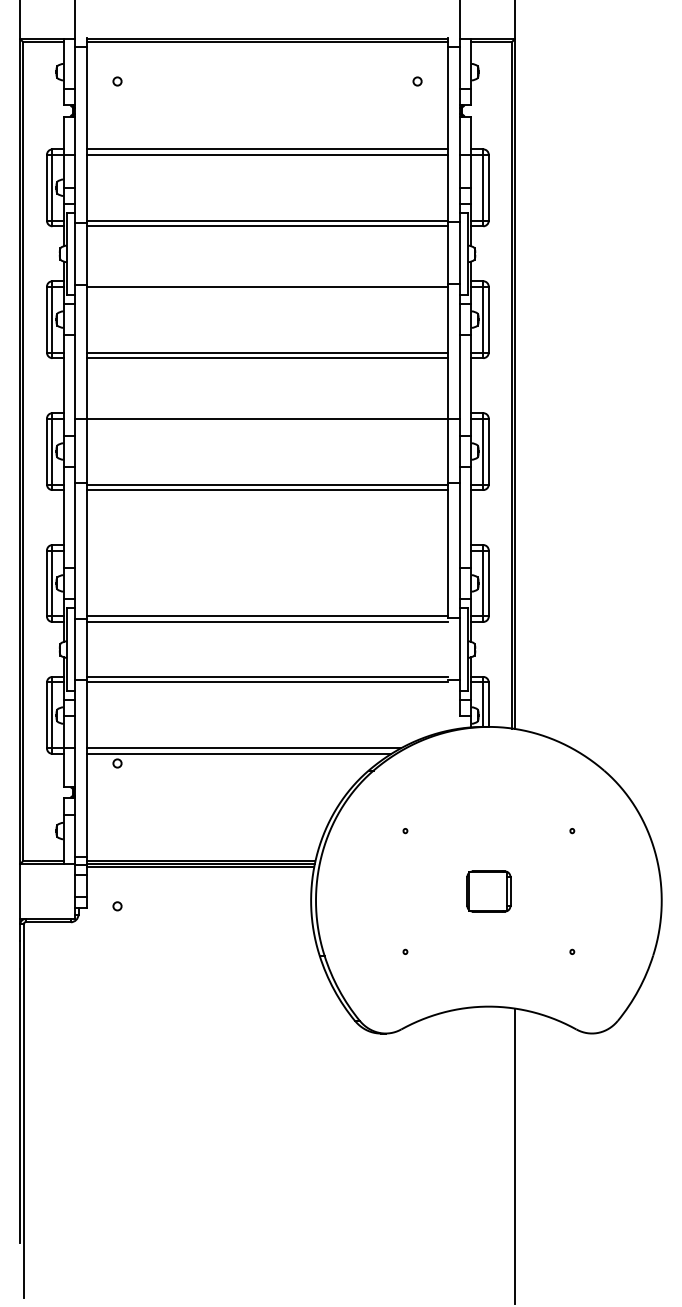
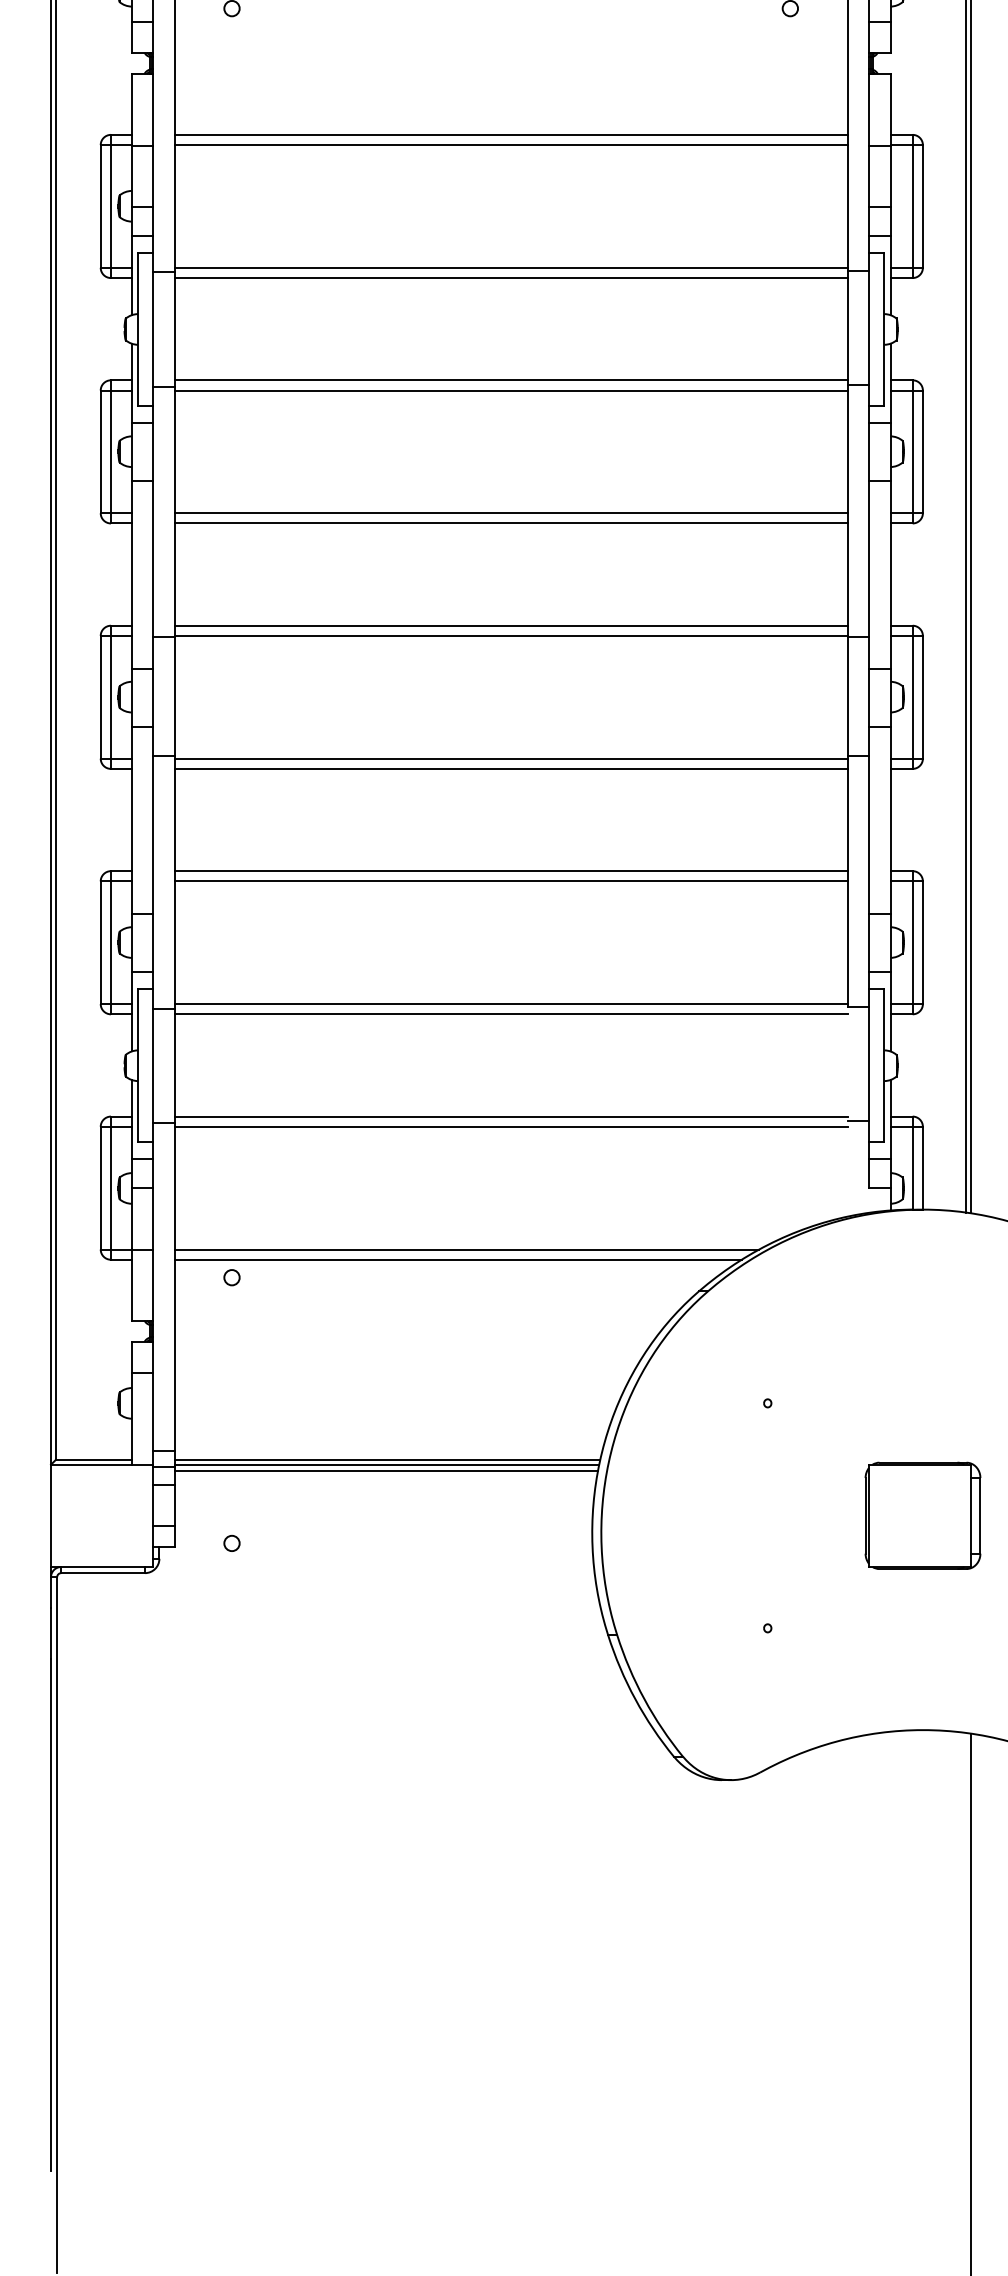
line: (267, 281) -> (511, 380), added
line: (267, 413) -> (511, 626), added
line: (267, 545) -> (511, 872), added
line: (267, 550) -> (511, 881), added
part: (488, 891) -> (922, 1515), size x1.43

